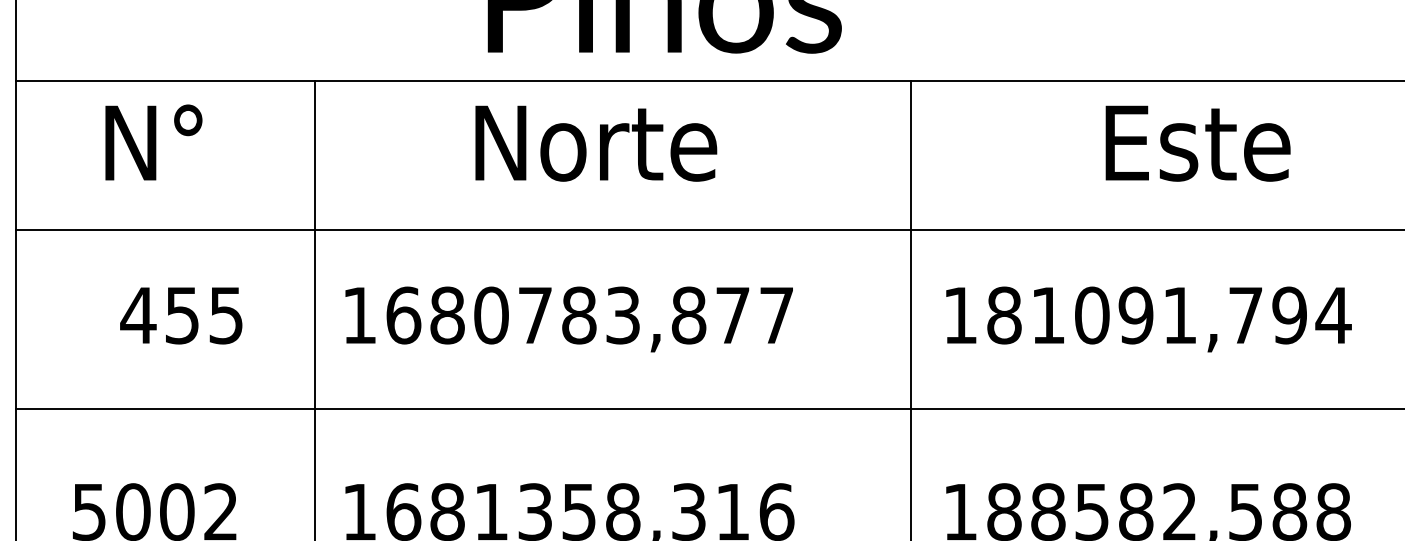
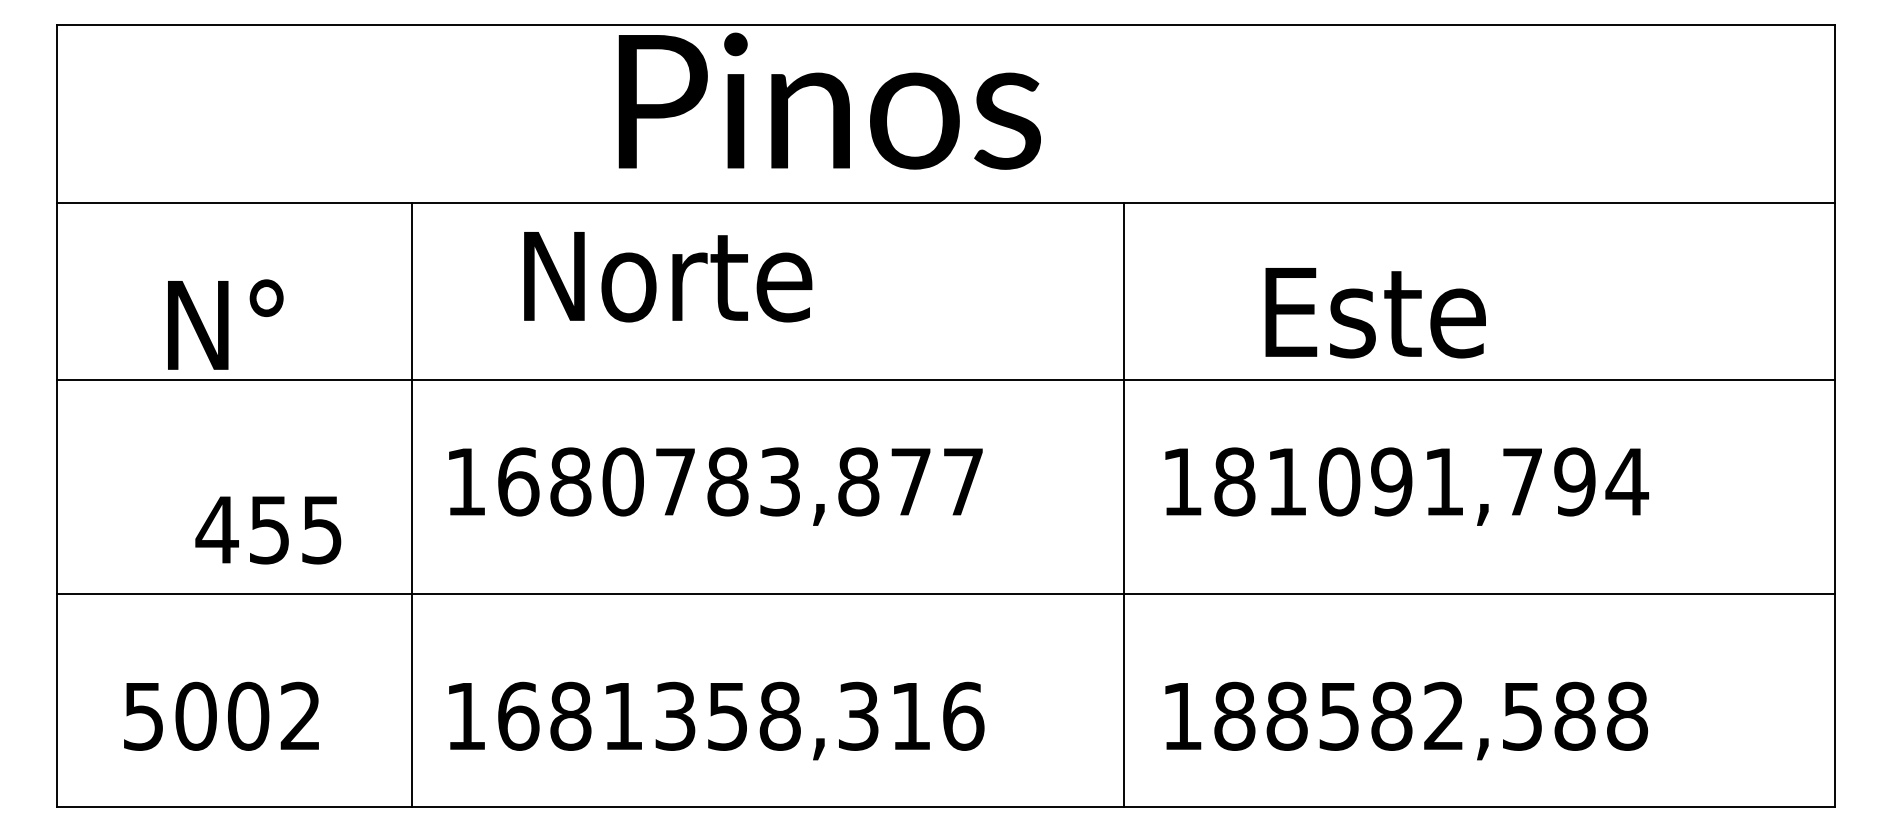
text: (153, 142) -> (225, 324), moved
text: (596, 144) -> (668, 277), moved
text: (1197, 144) -> (1375, 313), moved
text: (181, 315) -> (268, 530), moved

